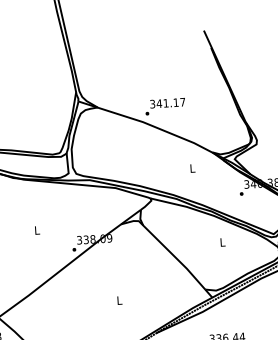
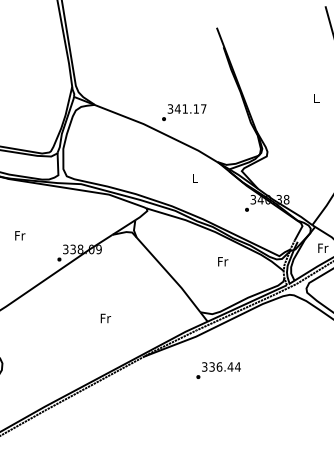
text: (165, 106) -> (184, 112), moved
text: (37, 230) -> (20, 235), L -> Fr
text: (223, 242) -> (223, 261), L -> Fr
text: (119, 300) -> (105, 318), L -> Fr

